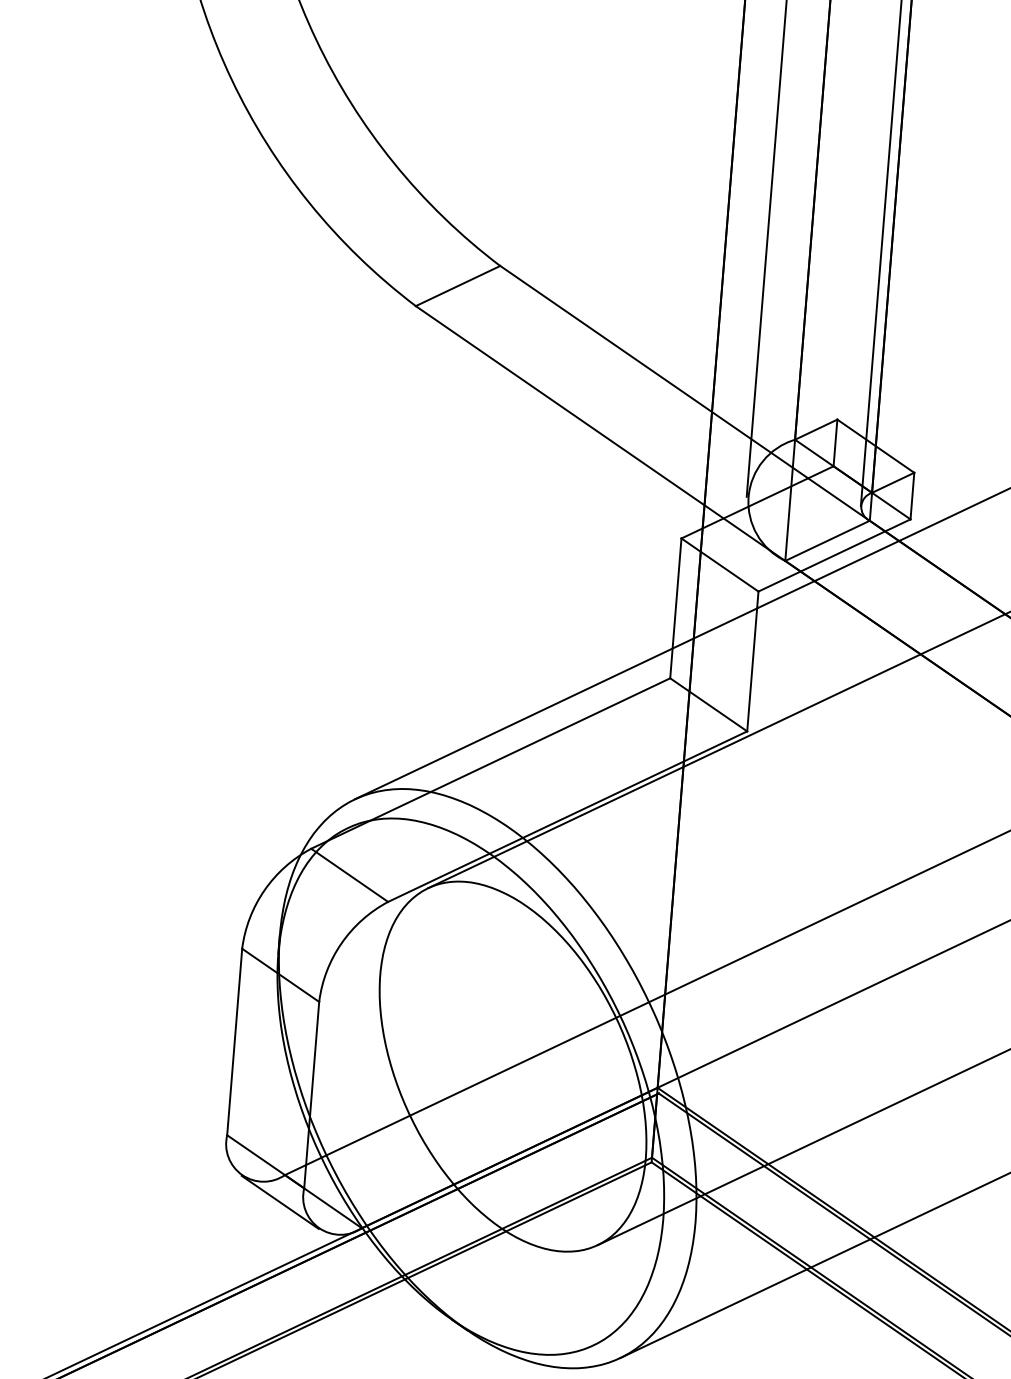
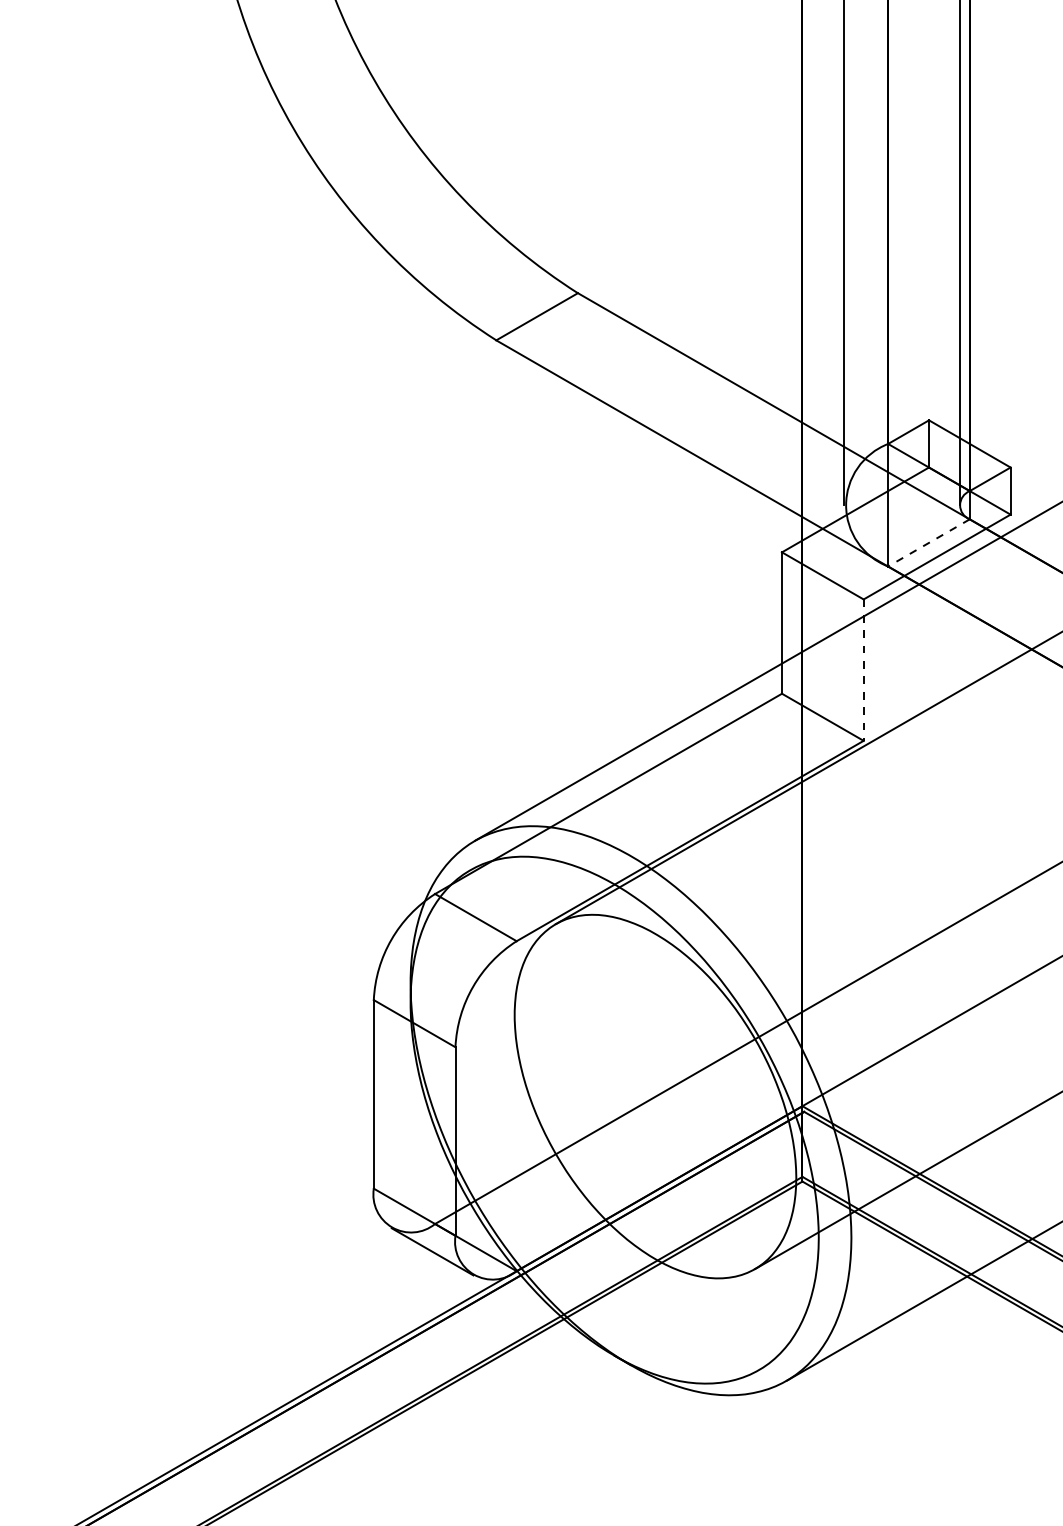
line: (827, 541) -> (928, 543), solid -> dashed
line: (752, 661) -> (863, 670), solid -> dashed

